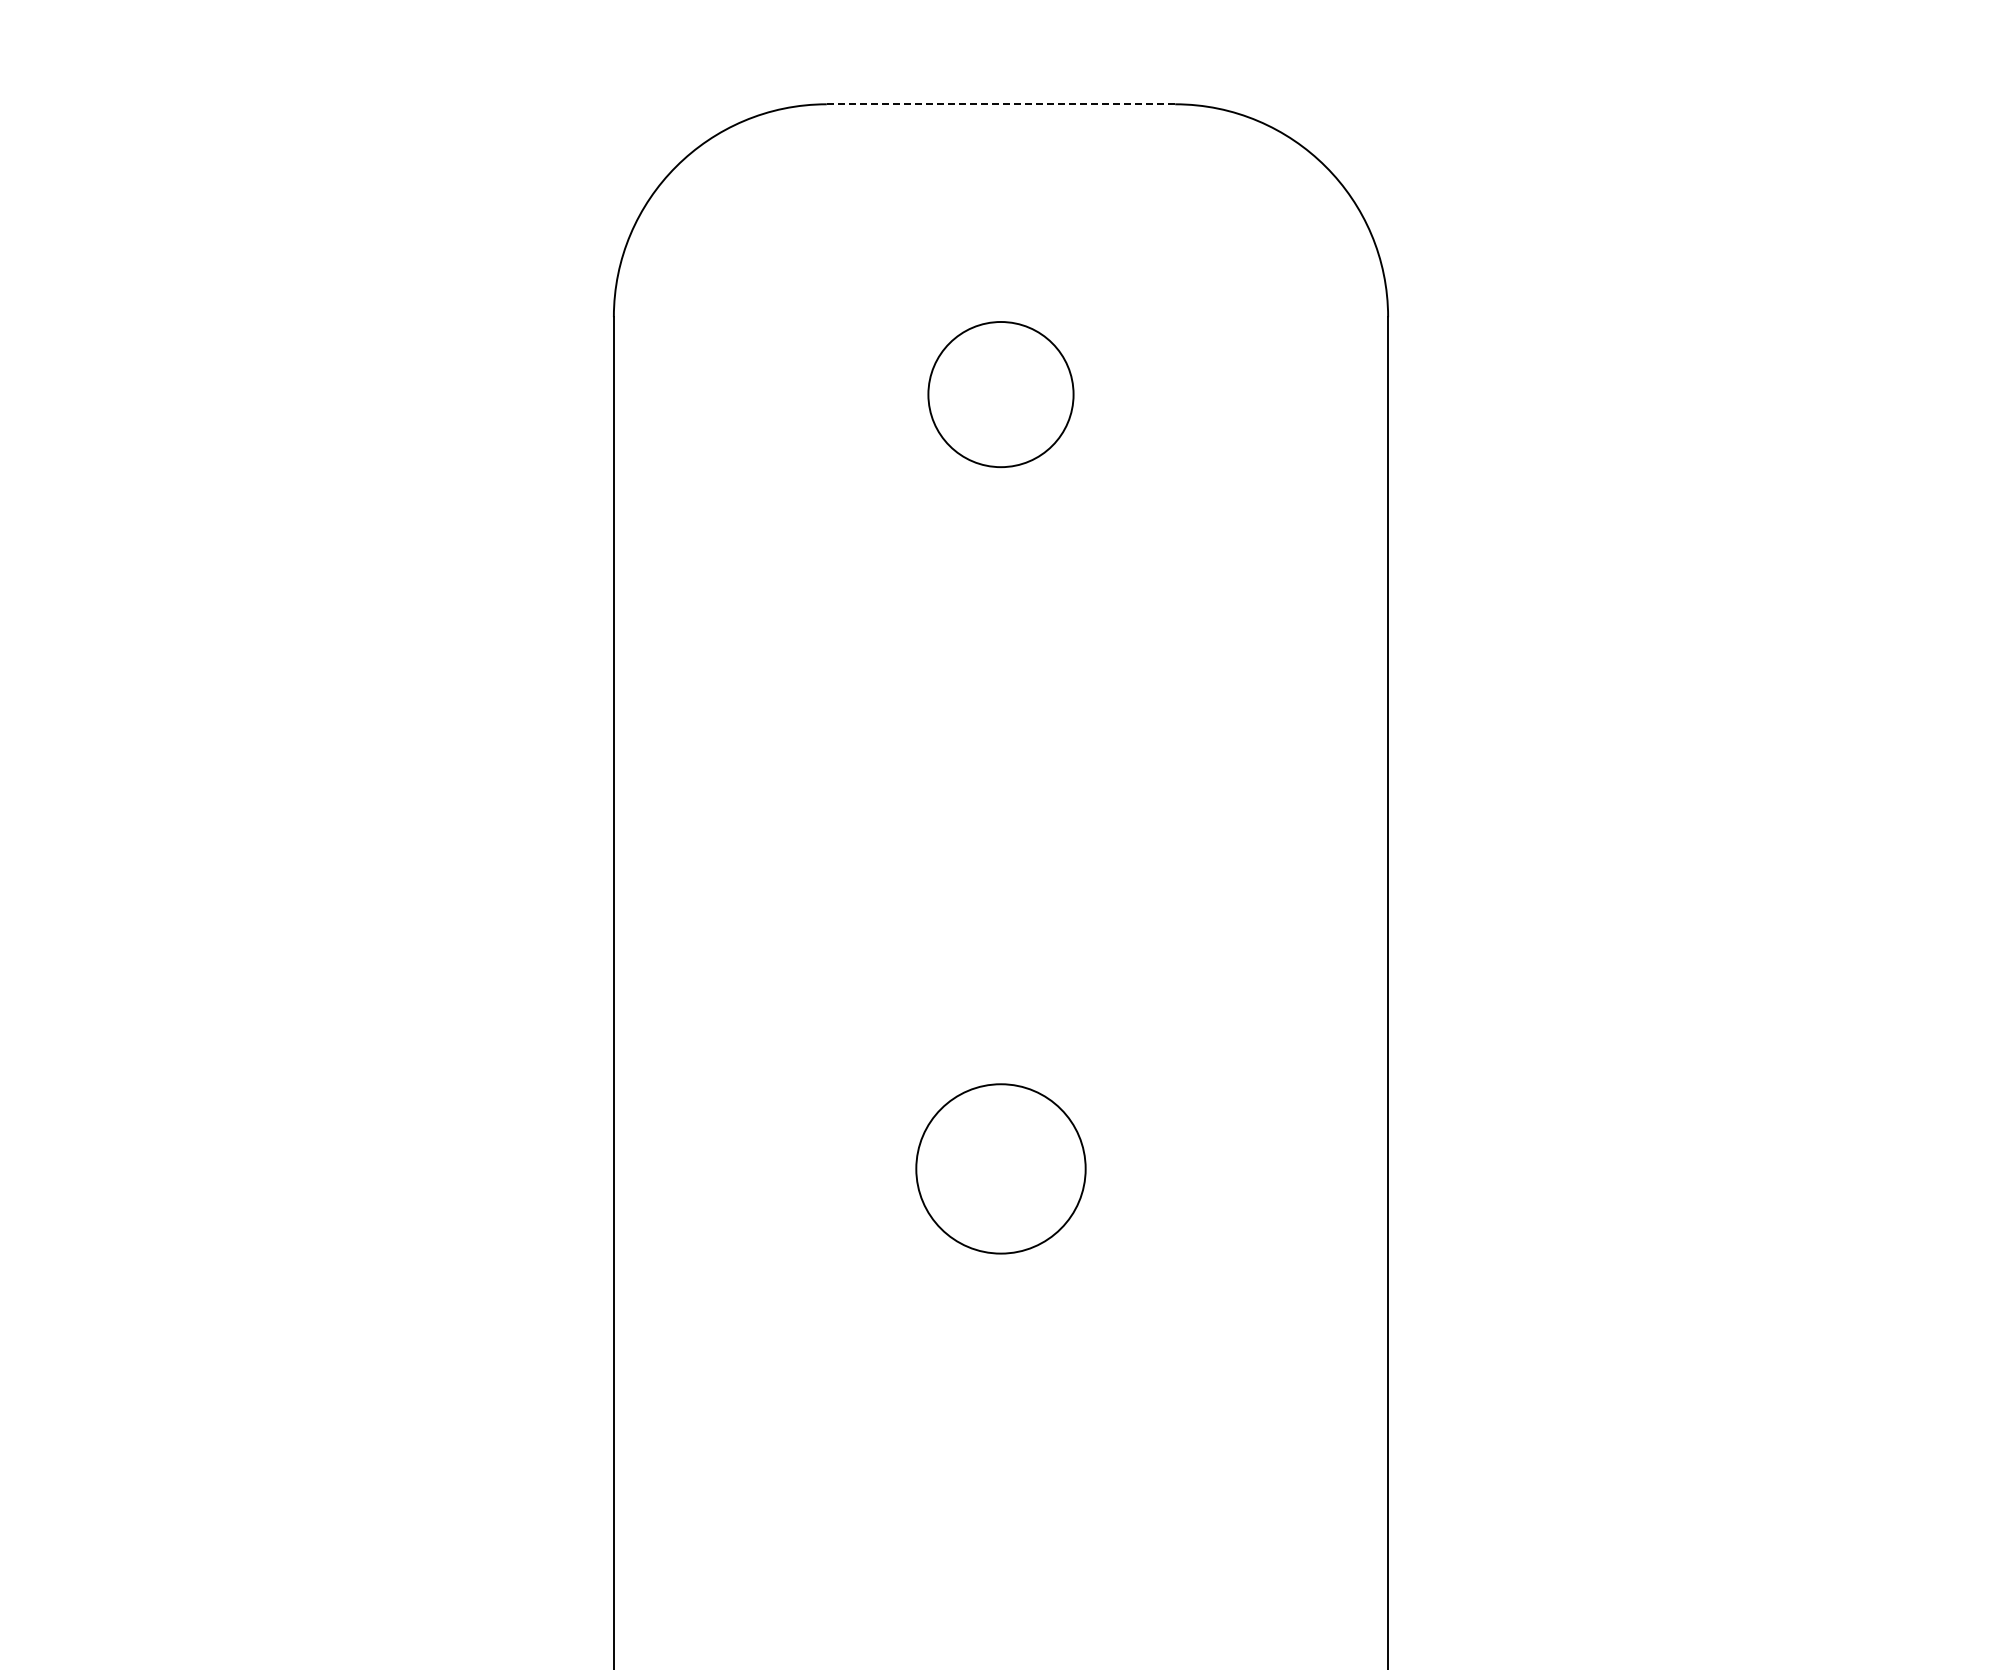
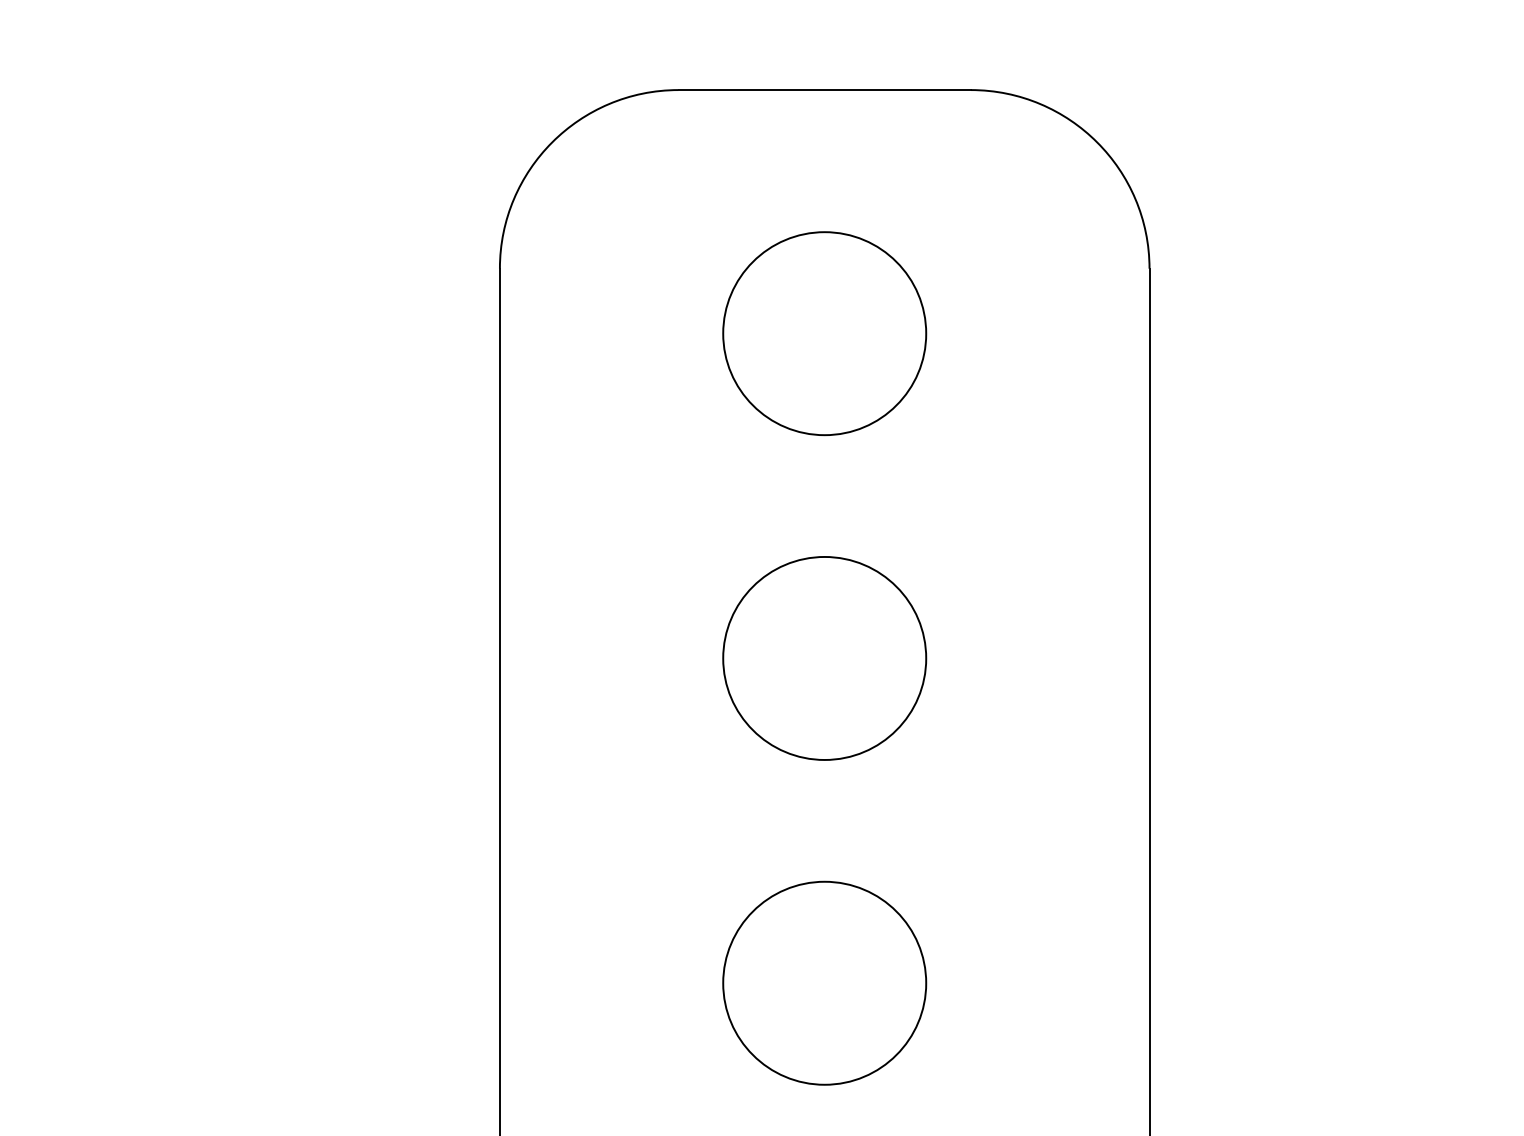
line: (1000, 104) -> (824, 90), dashed -> solid
circle: (1000, 394) -> (824, 333), size x1.67
circle: (1000, 781) -> (824, 658), added
circle: (1000, 1168) -> (824, 982), size x1.43

